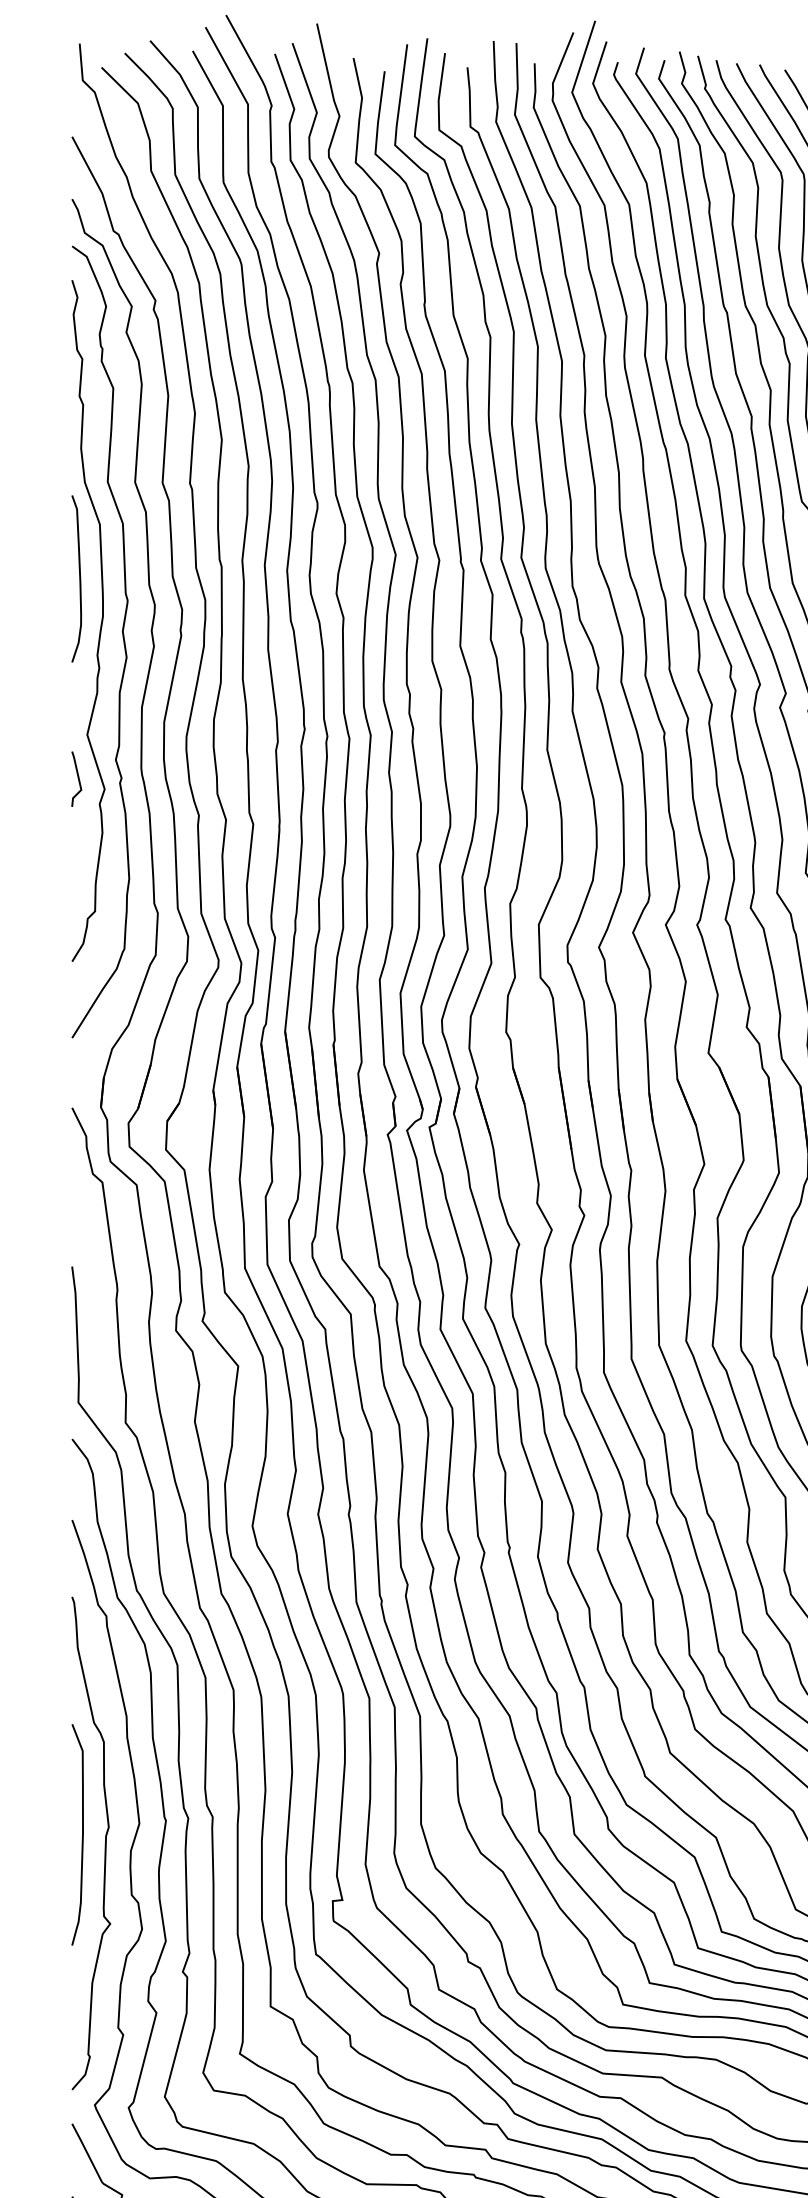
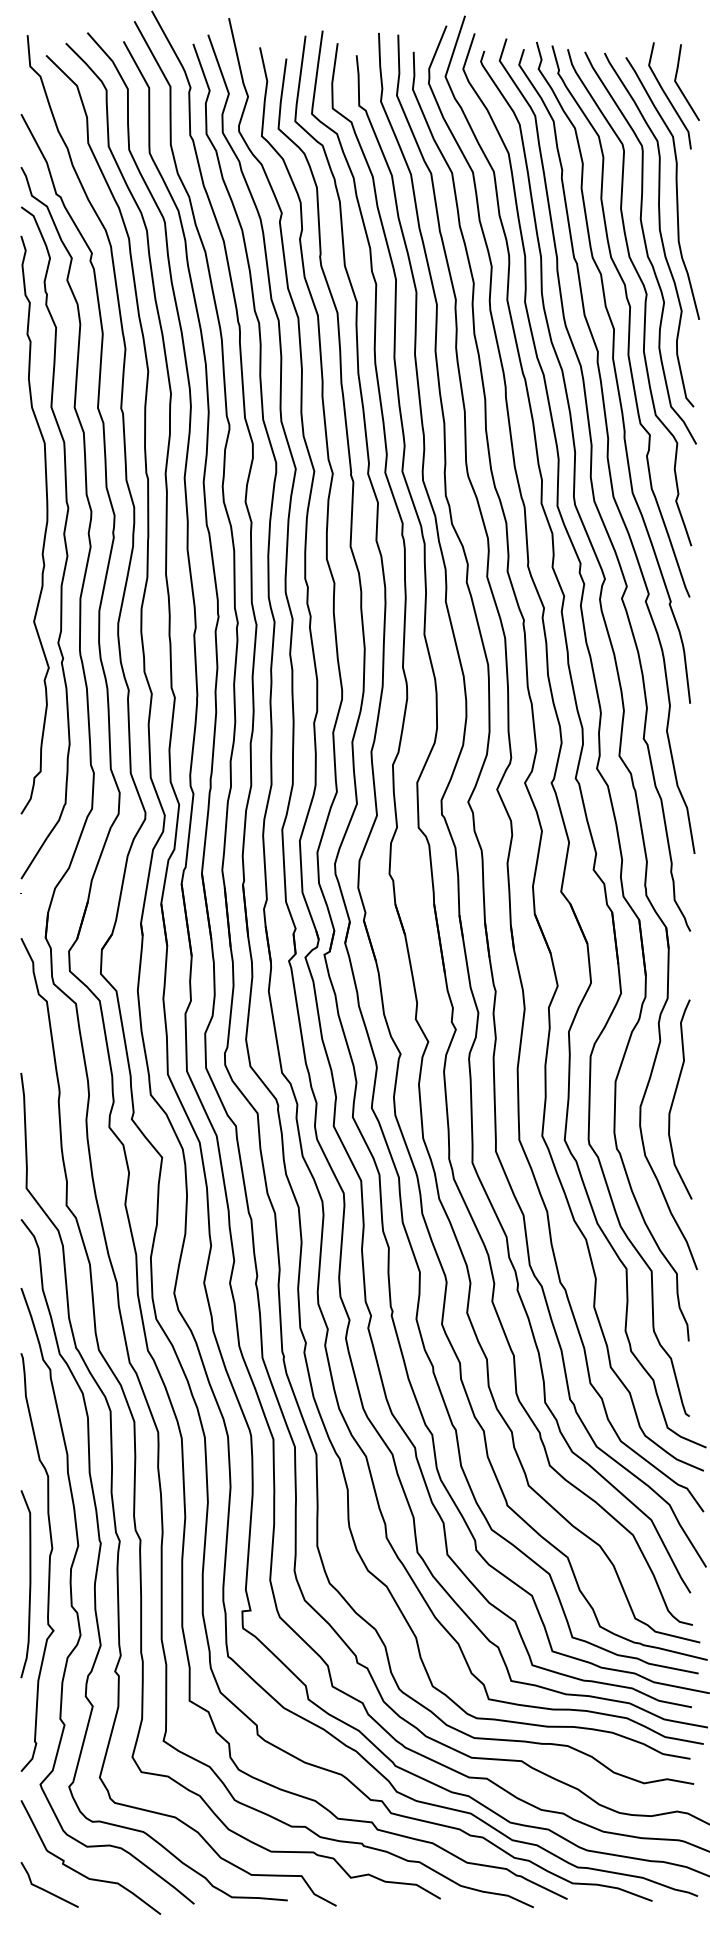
curve: (79, 579) -> (27, 489), removed
line: (77, 778) -> (25, 658), removed
curve: (81, 1835) -> (29, 1584), moved

